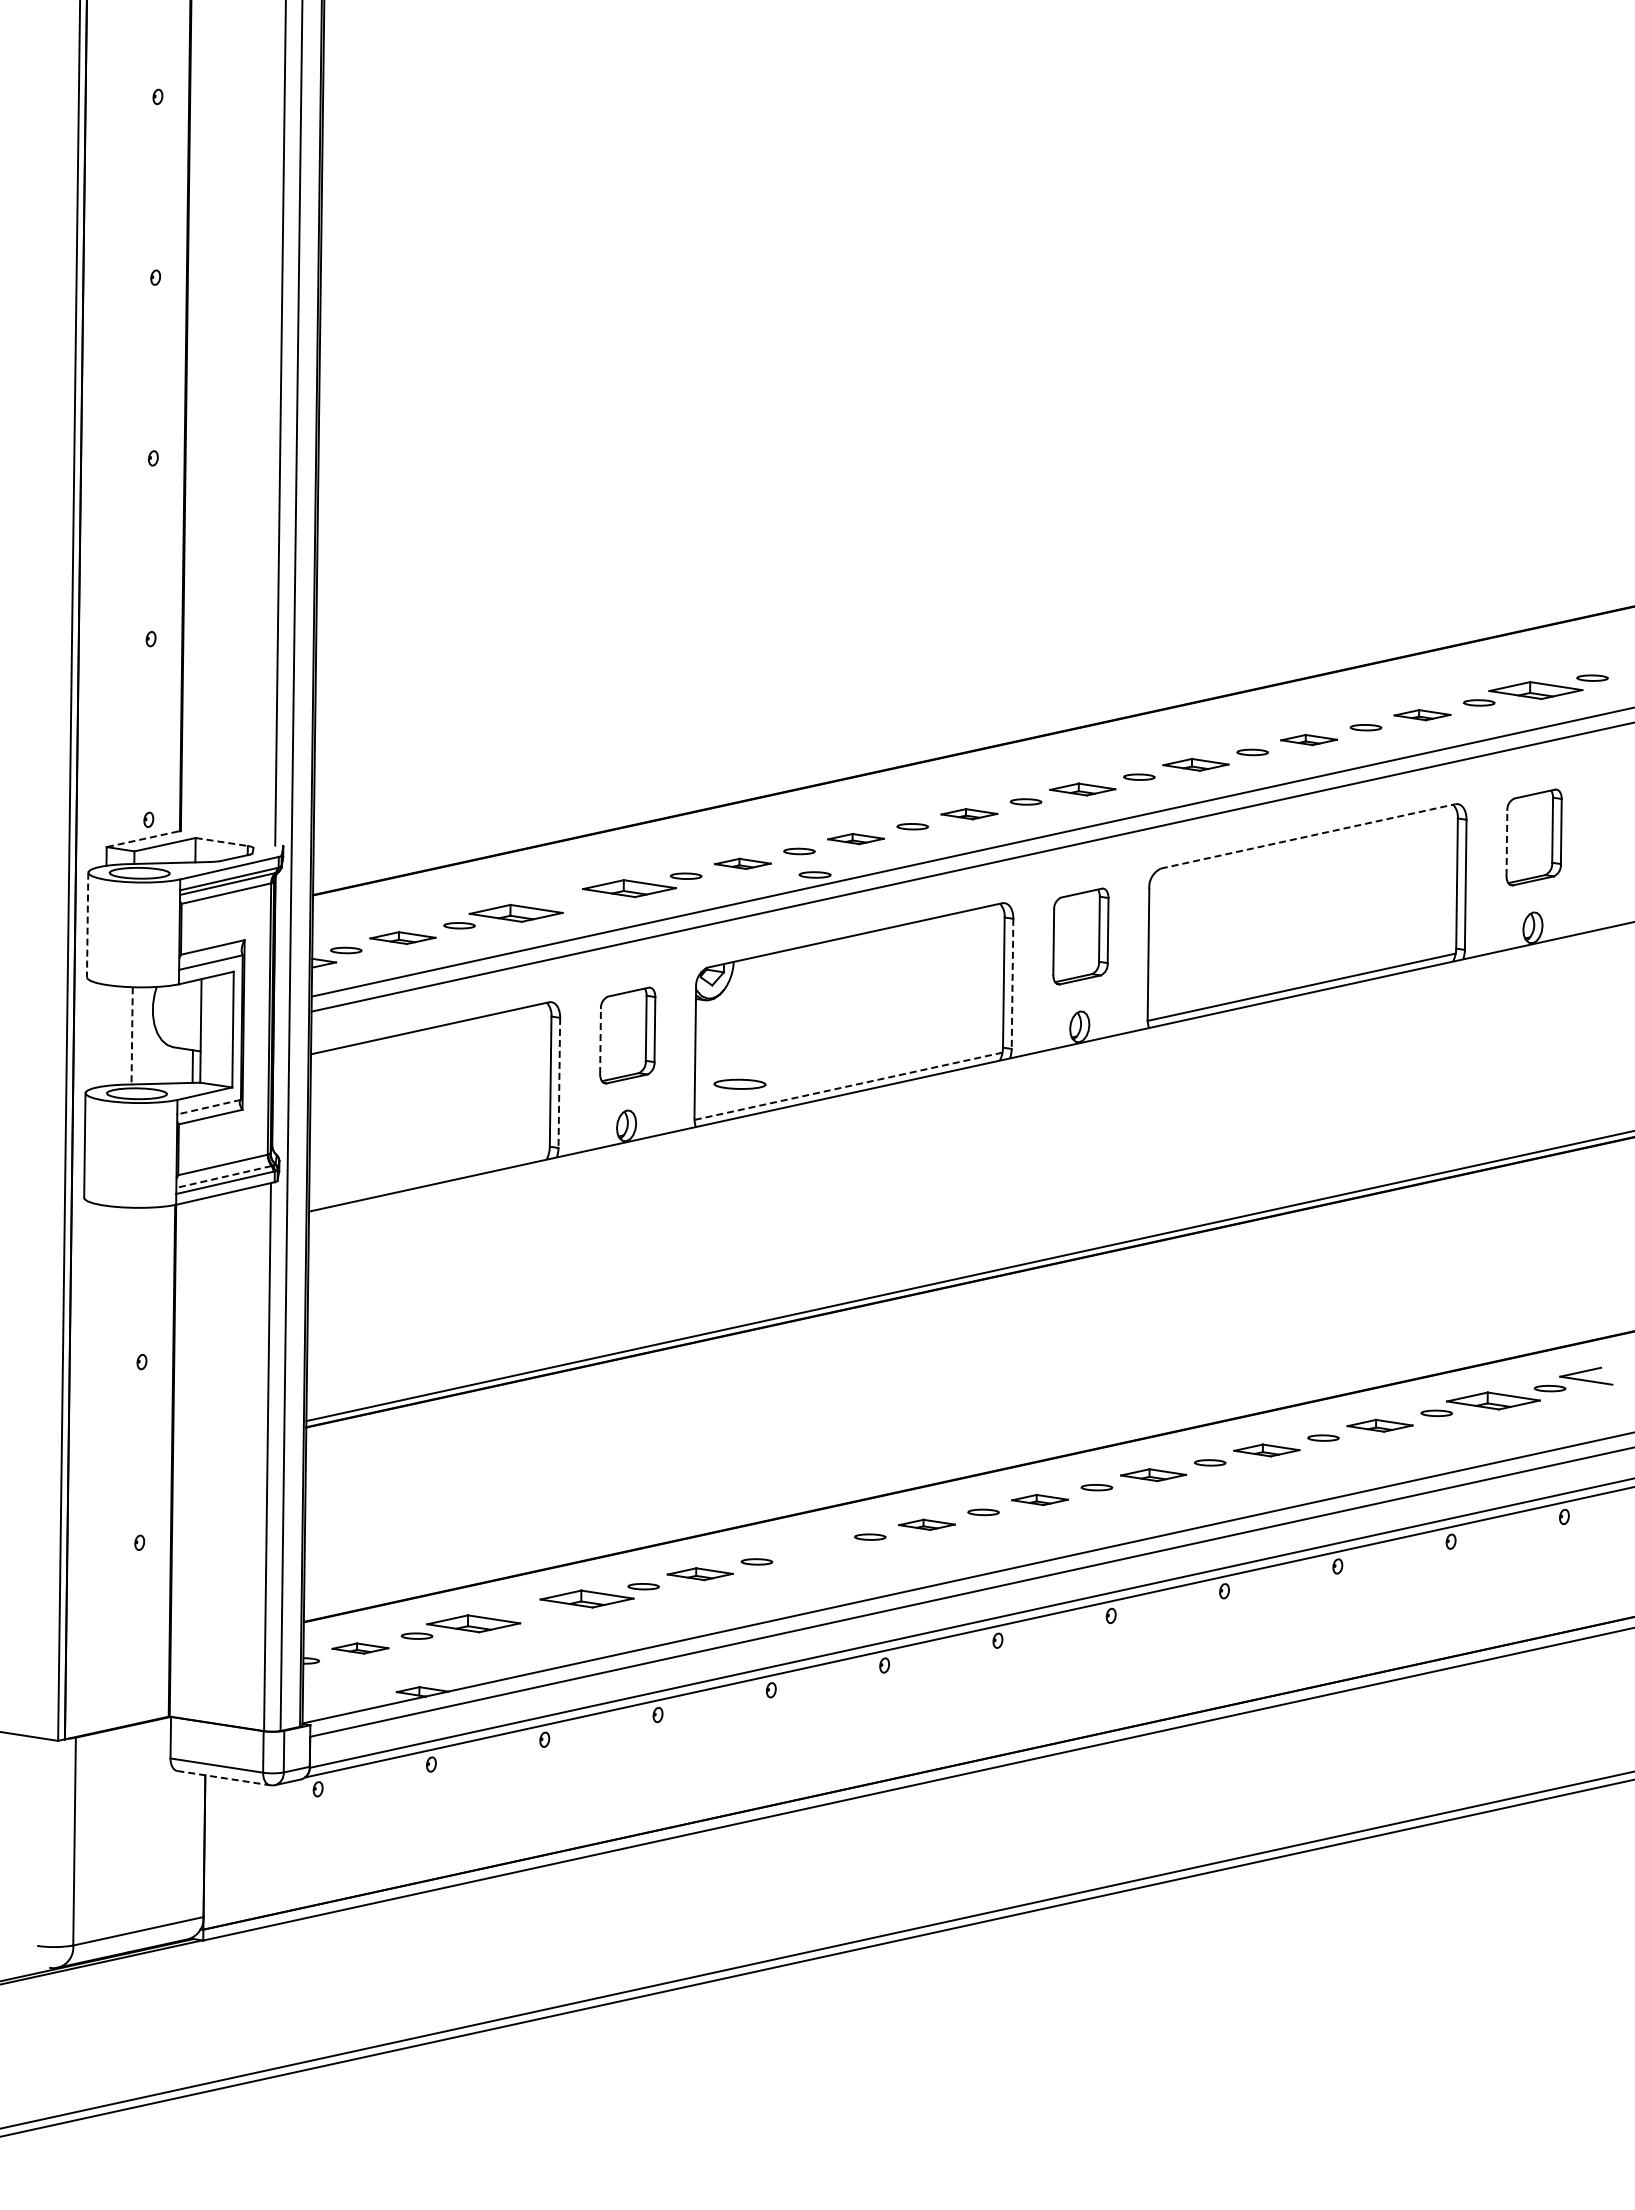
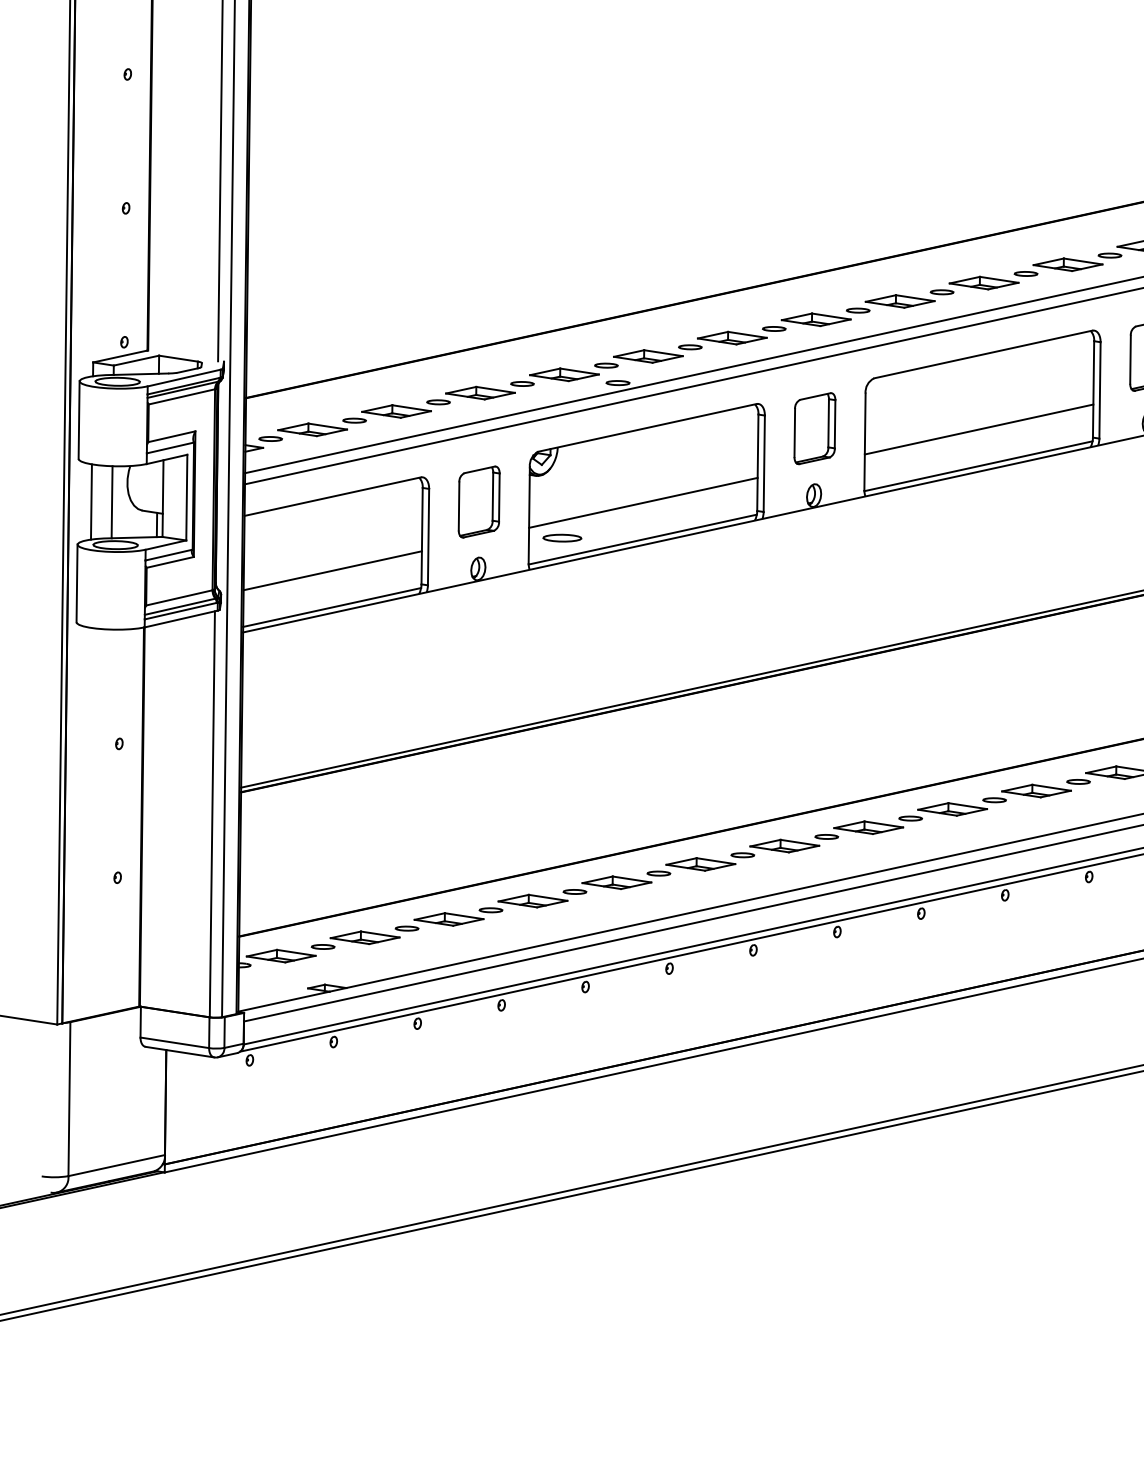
part: (1422, 714) -> (1067, 264), size x1.67
part: (1308, 739) -> (983, 282), size x1.67
part: (1195, 764) -> (899, 301), size x1.43
part: (1082, 789) -> (816, 319), size x1.43
part: (969, 813) -> (732, 337), size x1.67
line: (1308, 836) -> (983, 354), dashed -> solid
part: (855, 838) -> (647, 356), size x1.67
line: (142, 839) -> (119, 356), dashed -> solid
line: (222, 842) -> (179, 359), dashed -> solid
line: (1506, 843) -> (1130, 359), dashed -> solid
part: (742, 863) -> (564, 374), size x1.67
part: (572, 900) -> (438, 401), added
line: (87, 925) -> (79, 420), dashed -> solid
part: (402, 937) -> (312, 429), size x1.43
line: (1302, 937) -> (979, 429), added
line: (1012, 984) -> (764, 464), dashed -> solid
line: (103, 1035) -> (90, 501), added
line: (132, 1035) -> (112, 501), dashed -> solid
line: (849, 1036) -> (643, 502), added
line: (600, 1041) -> (459, 506), dashed -> solid
line: (559, 1083) -> (428, 537), dashed -> solid
line: (848, 1086) -> (642, 539), dashed -> solid
line: (209, 1107) -> (169, 555), dashed -> solid
line: (429, 1128) -> (332, 570), added
line: (223, 1176) -> (179, 606), dashed -> solid
line: (429, 1177) -> (332, 607), added
part: (1379, 1425) -> (1036, 790), size x1.43
part: (1266, 1450) -> (952, 809), size x1.43
part: (1153, 1474) -> (868, 827), size x1.43
part: (1039, 1499) -> (784, 845), size x1.67
part: (926, 1524) -> (700, 864), size x1.67
part: (813, 1549) -> (616, 882), added
part: (699, 1573) -> (532, 900), size x1.43
part: (530, 1611) -> (407, 928), added
part: (360, 1648) -> (281, 956), size x1.67
line: (223, 1778) -> (179, 1052), dashed -> solid

